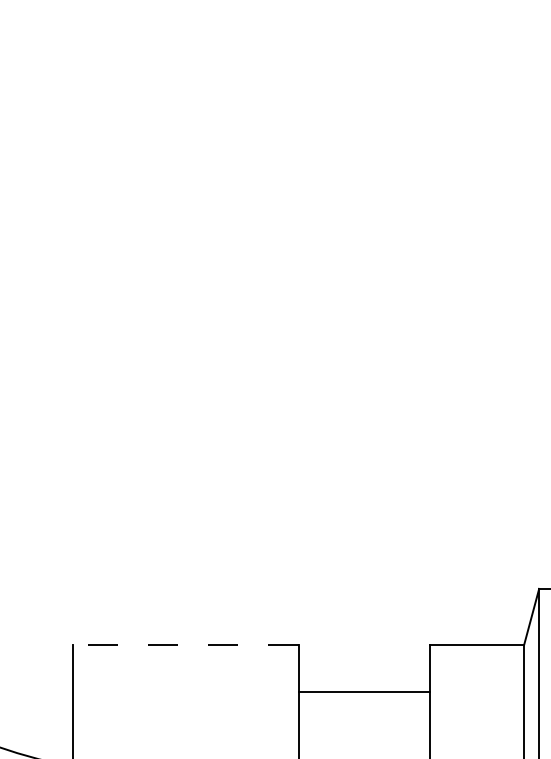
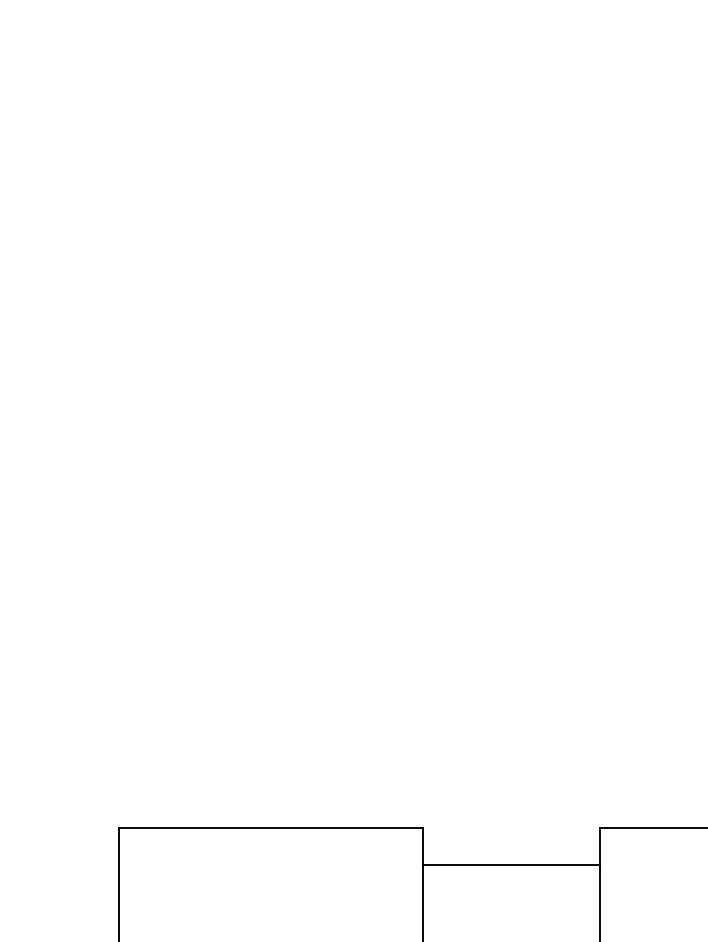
line: (185, 645) -> (270, 828), dashed -> solid
line: (364, 691) -> (511, 864), moved

